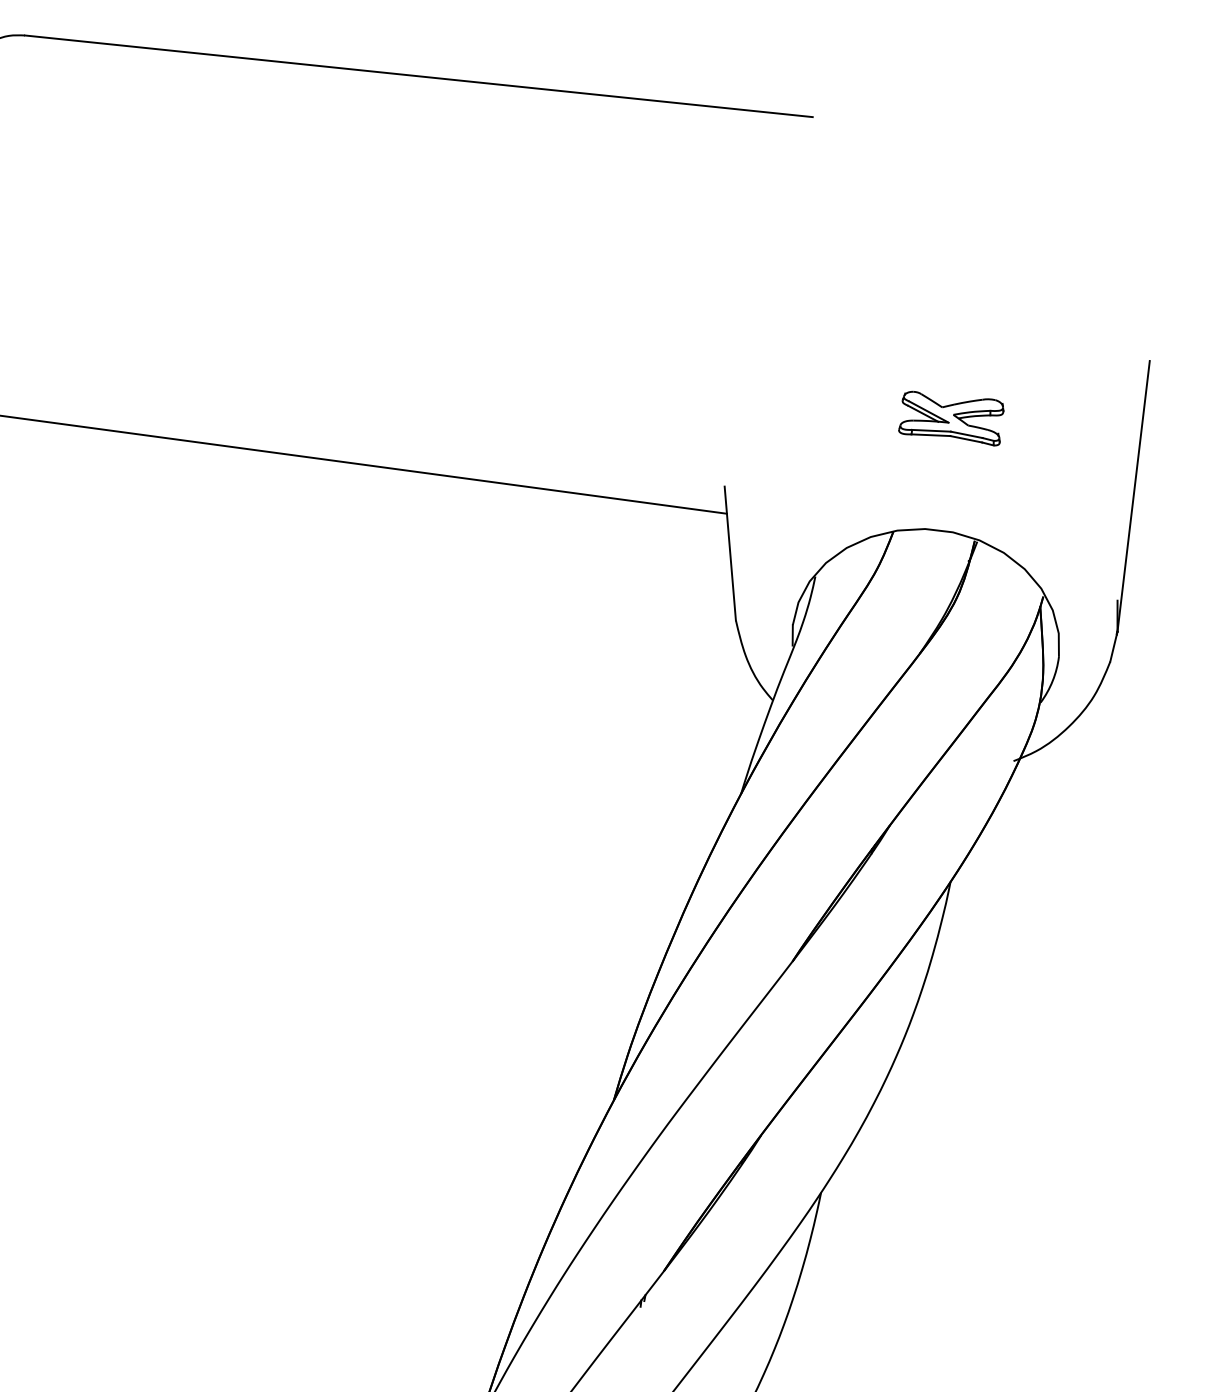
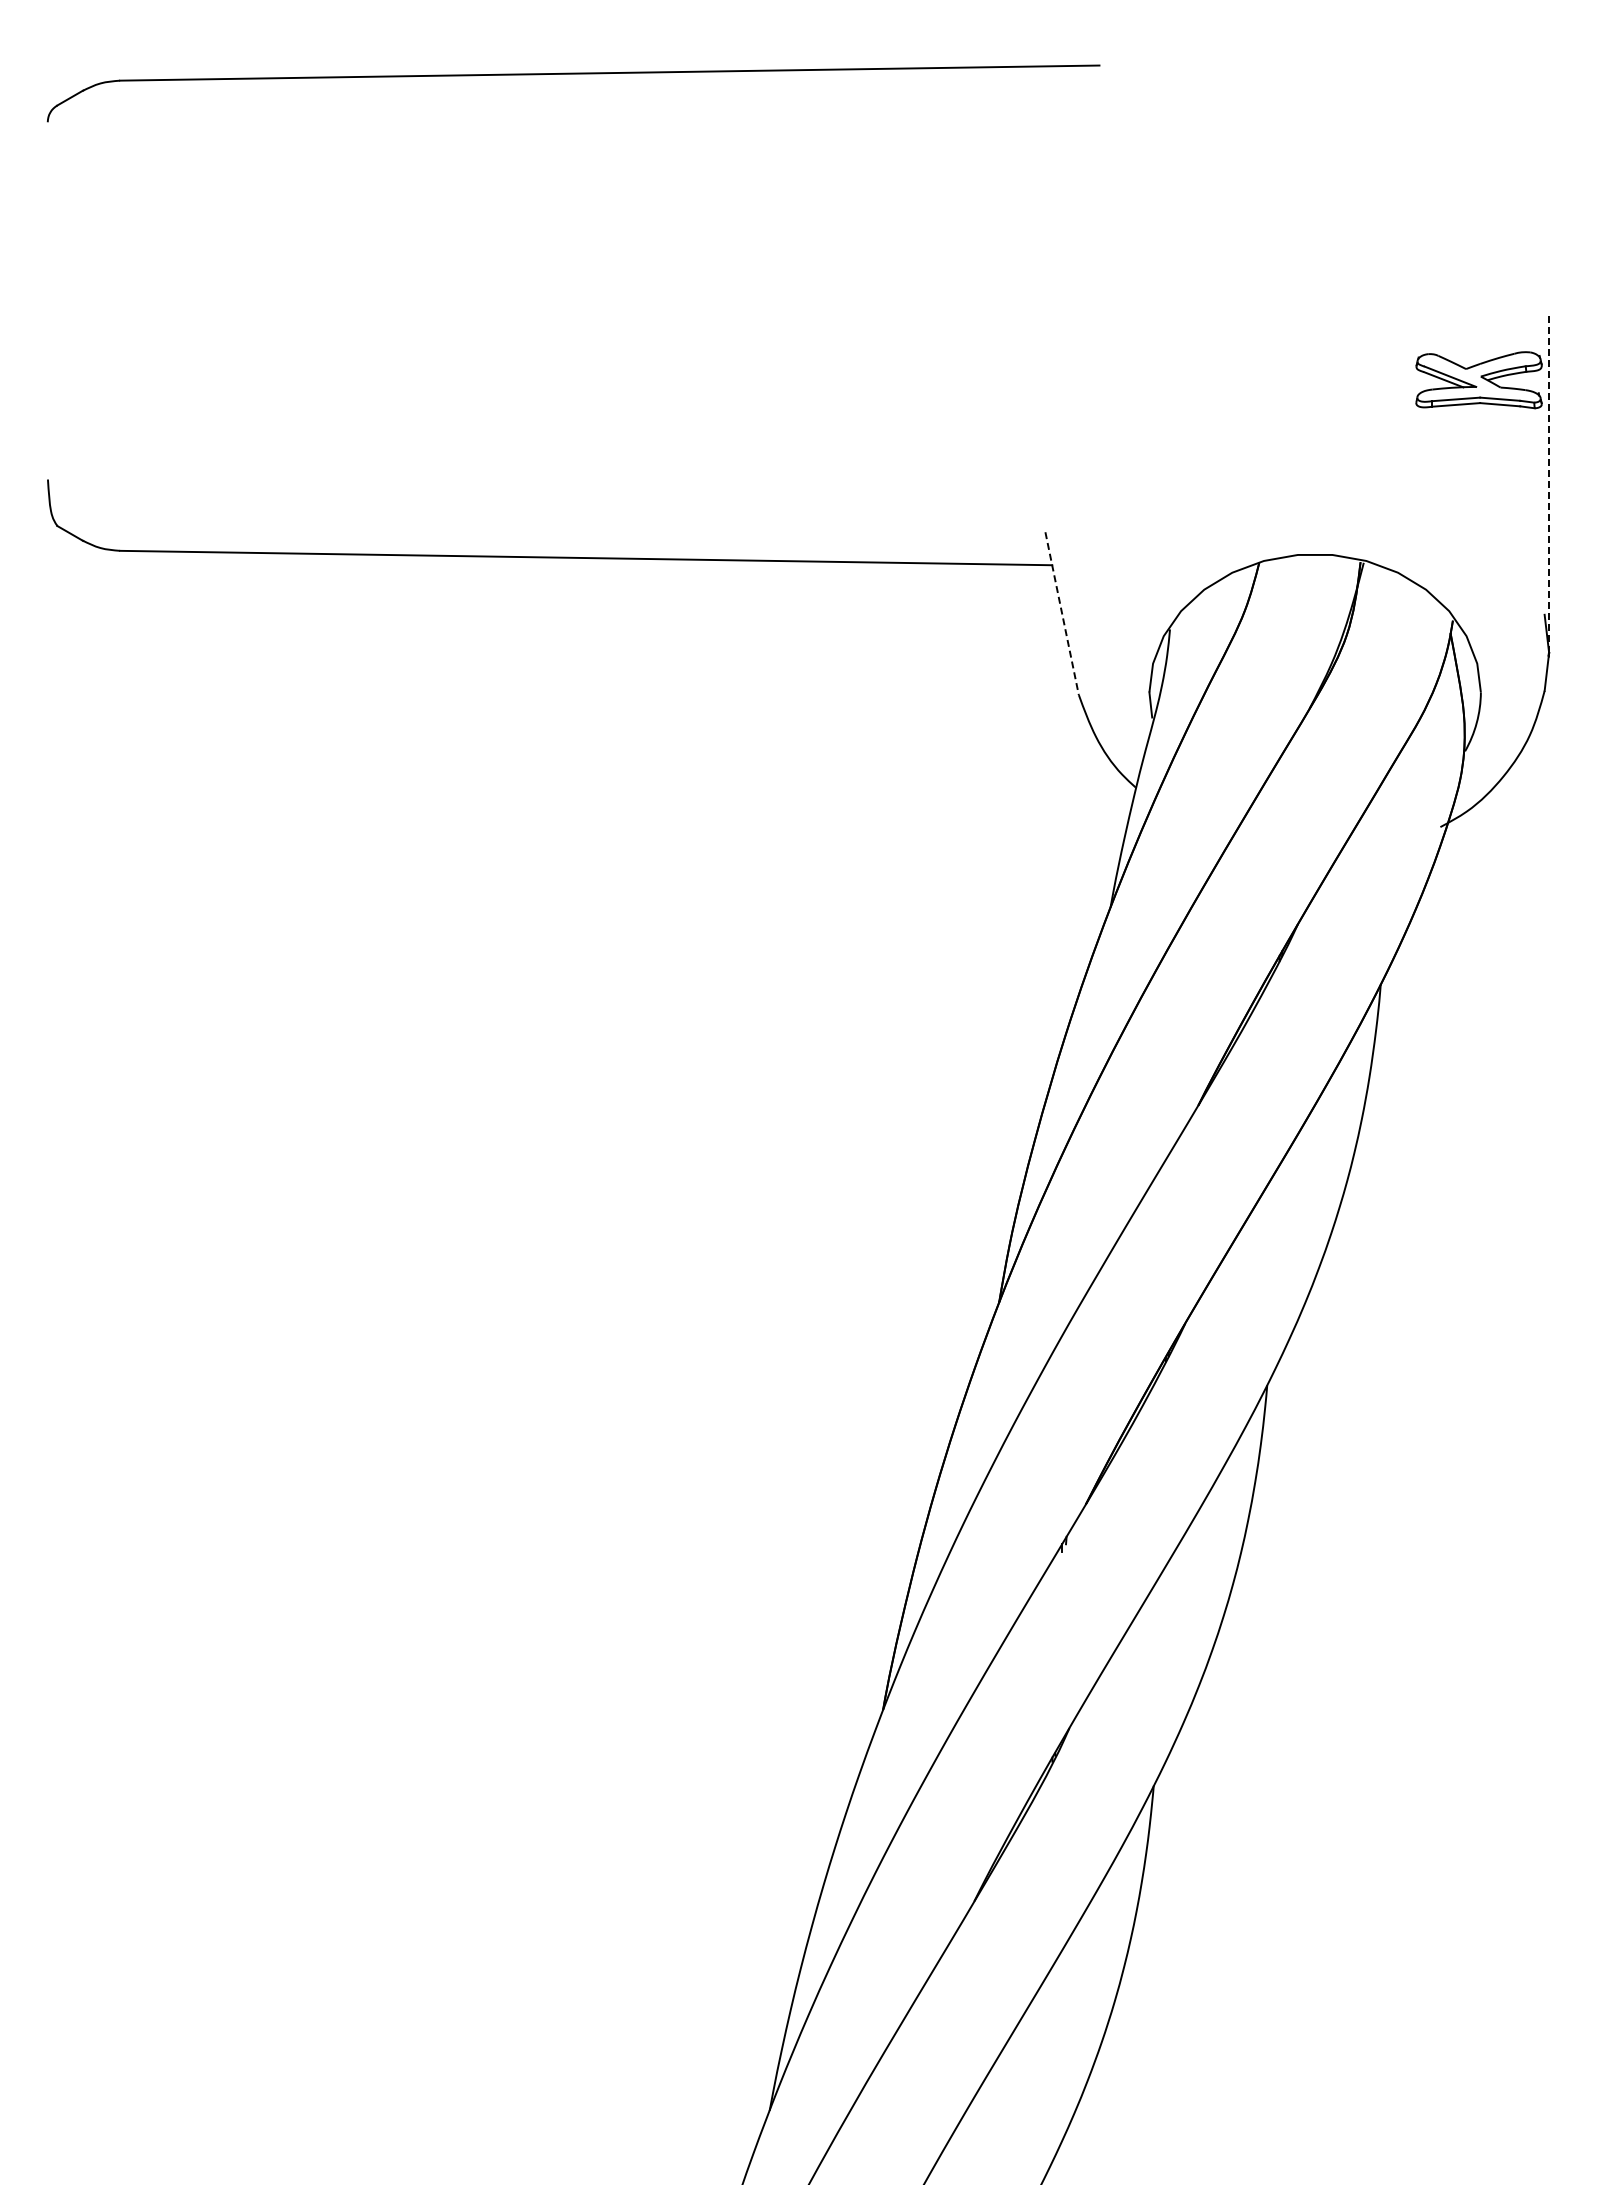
part: (951, 417) -> (1478, 380), moved
line: (1133, 496) -> (1549, 484), solid -> dashed
line: (730, 554) -> (1062, 614), solid -> dashed

